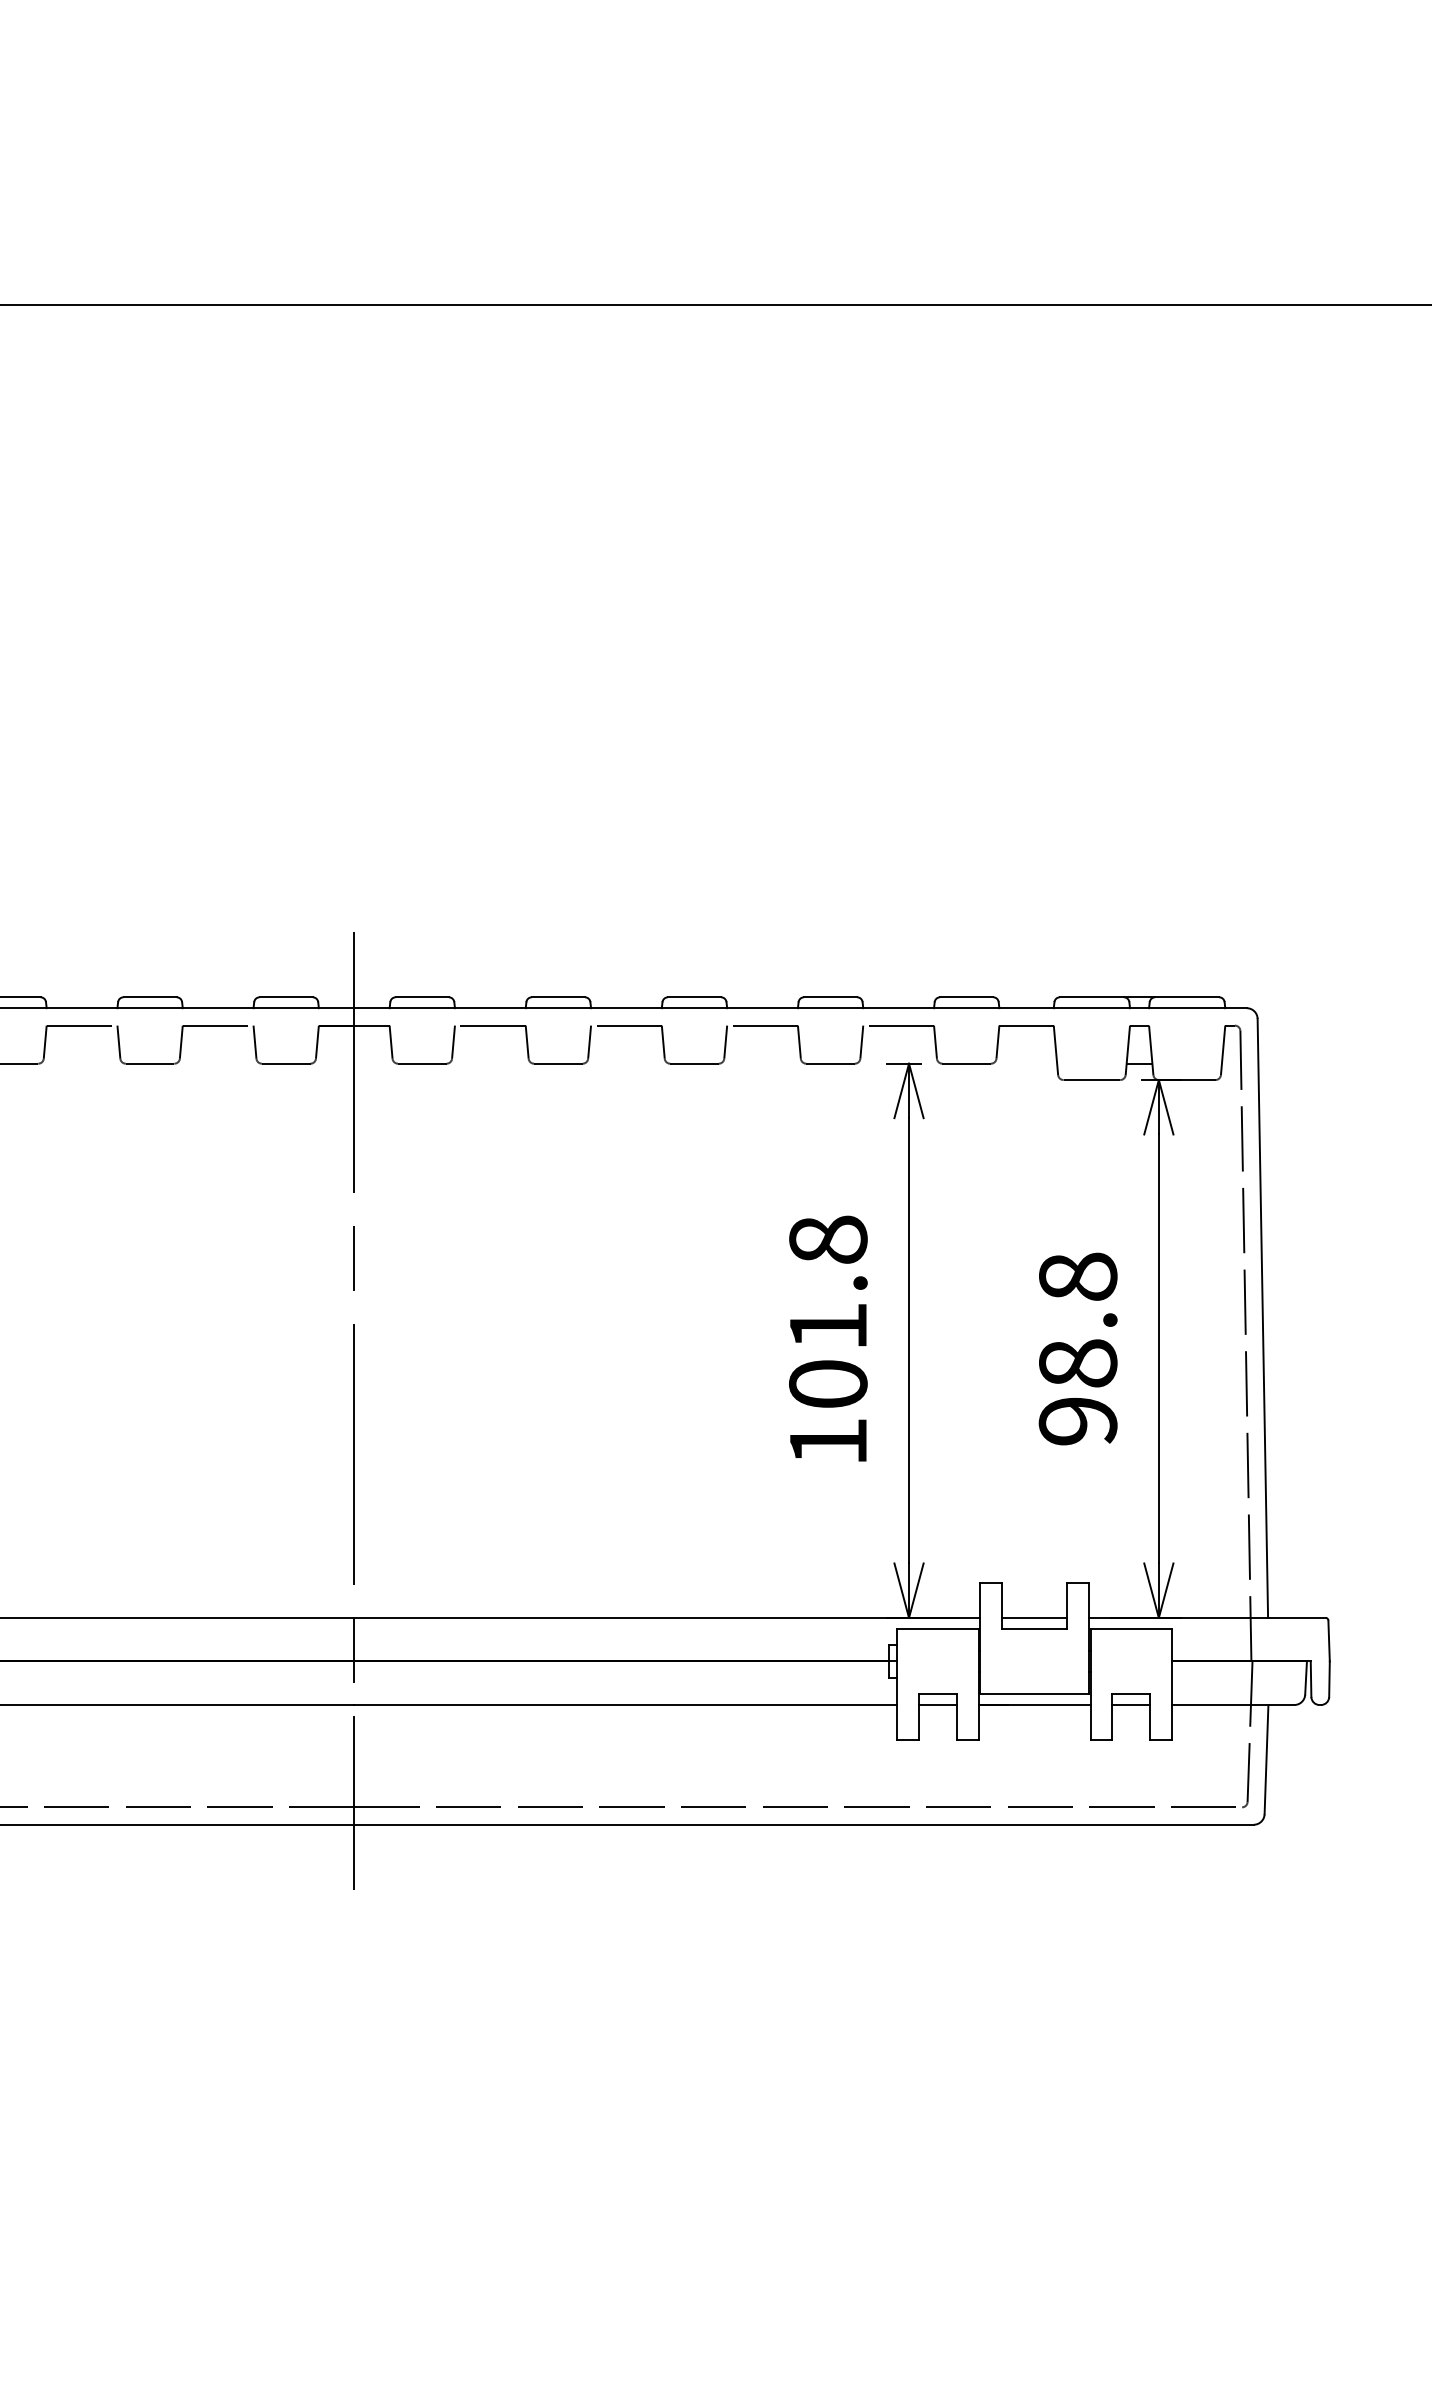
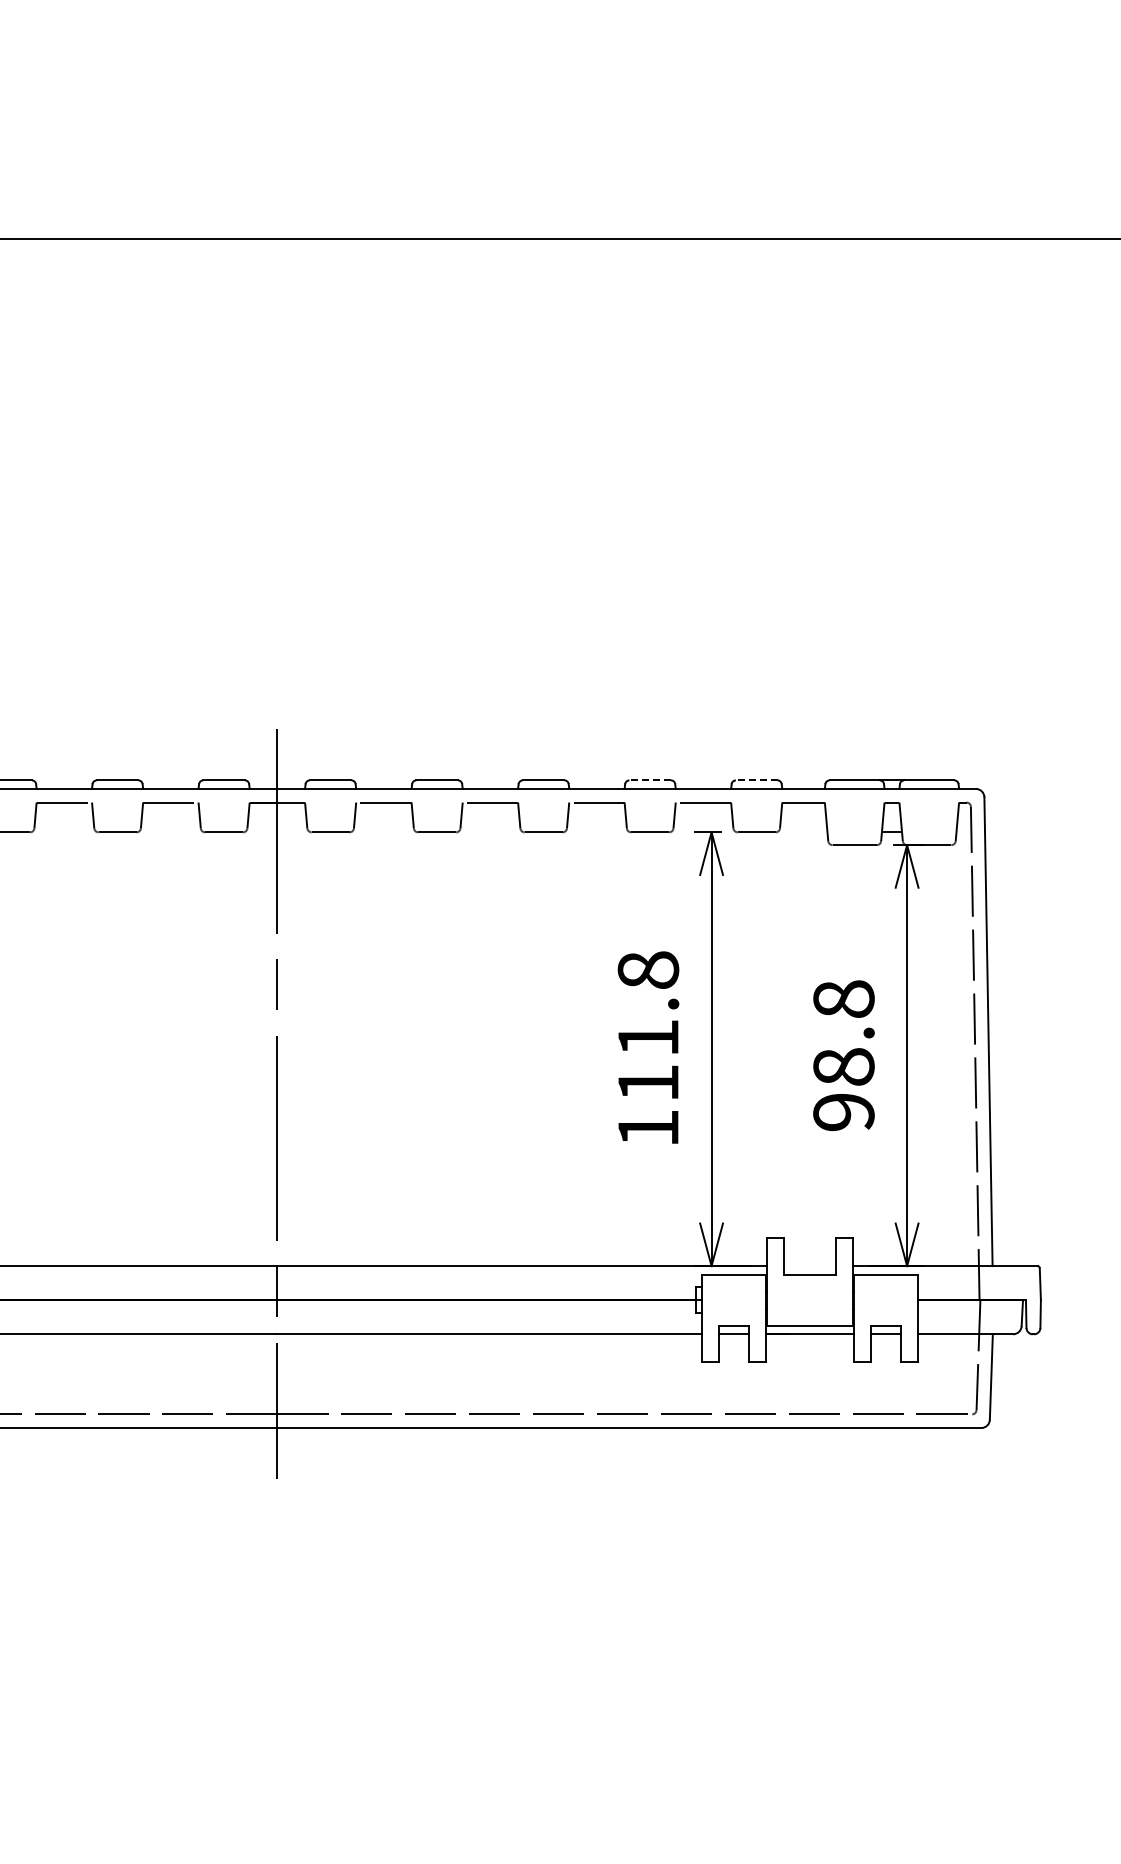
line: (830, 997) -> (650, 780), solid -> dashed
line: (966, 997) -> (756, 780), solid -> dashed
text: (828, 1383) -> (648, 1082), 101.8 -> 111.8
line: (1034, 1618) -> (809, 1266), removed

